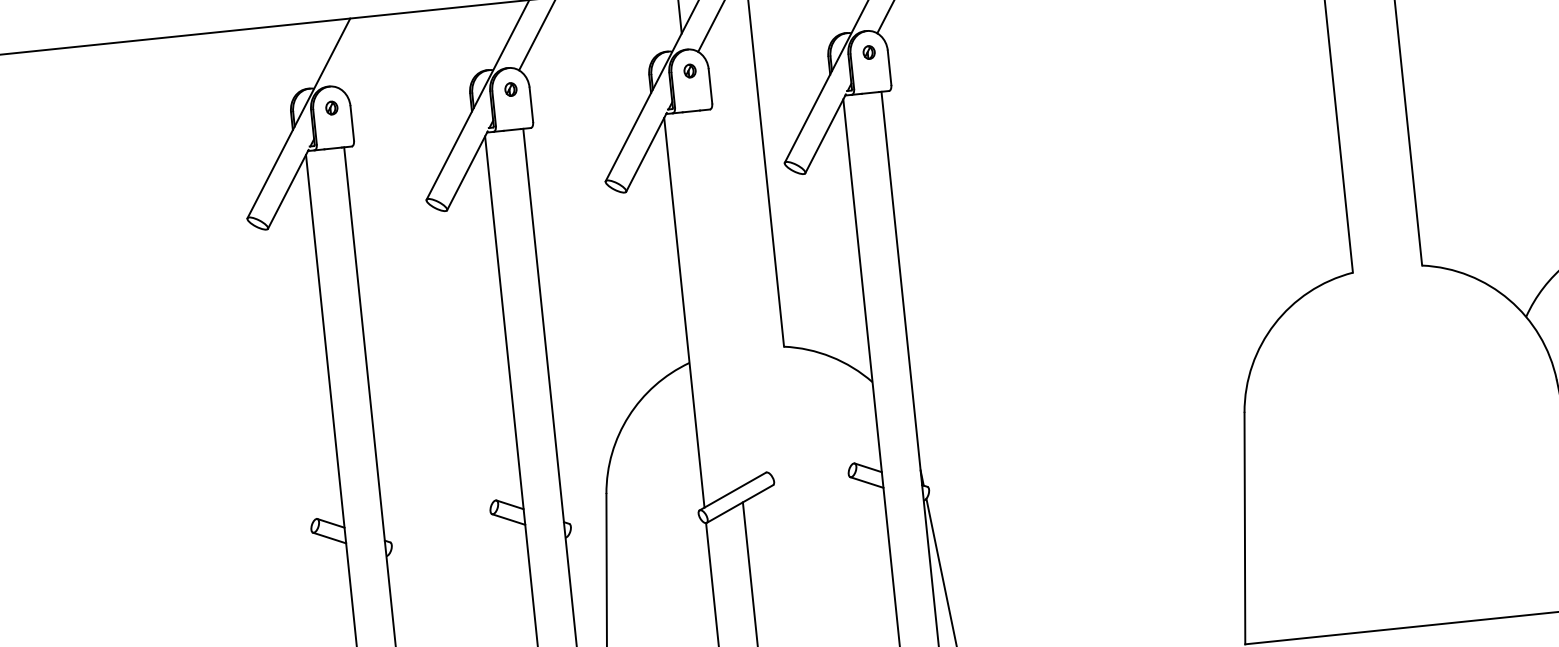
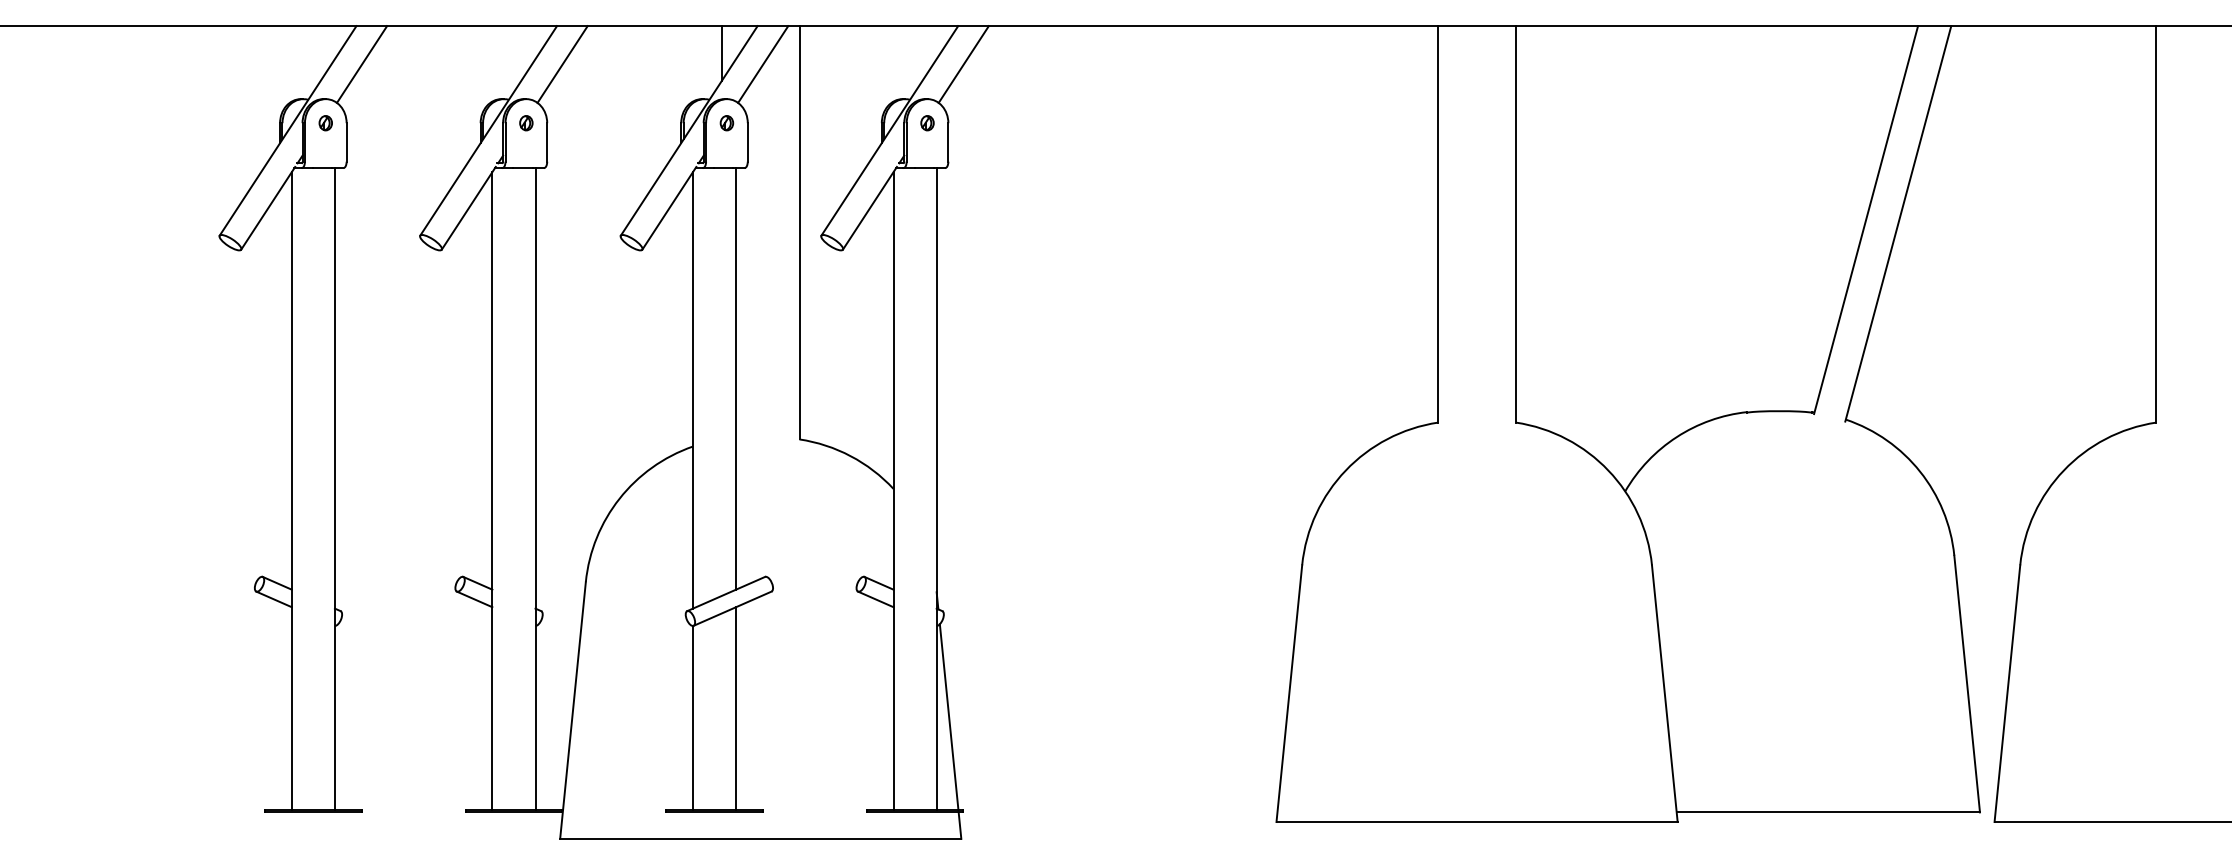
line: (359, 52) -> (362, 64), added
line: (722, 298) -> (736, 378), added

